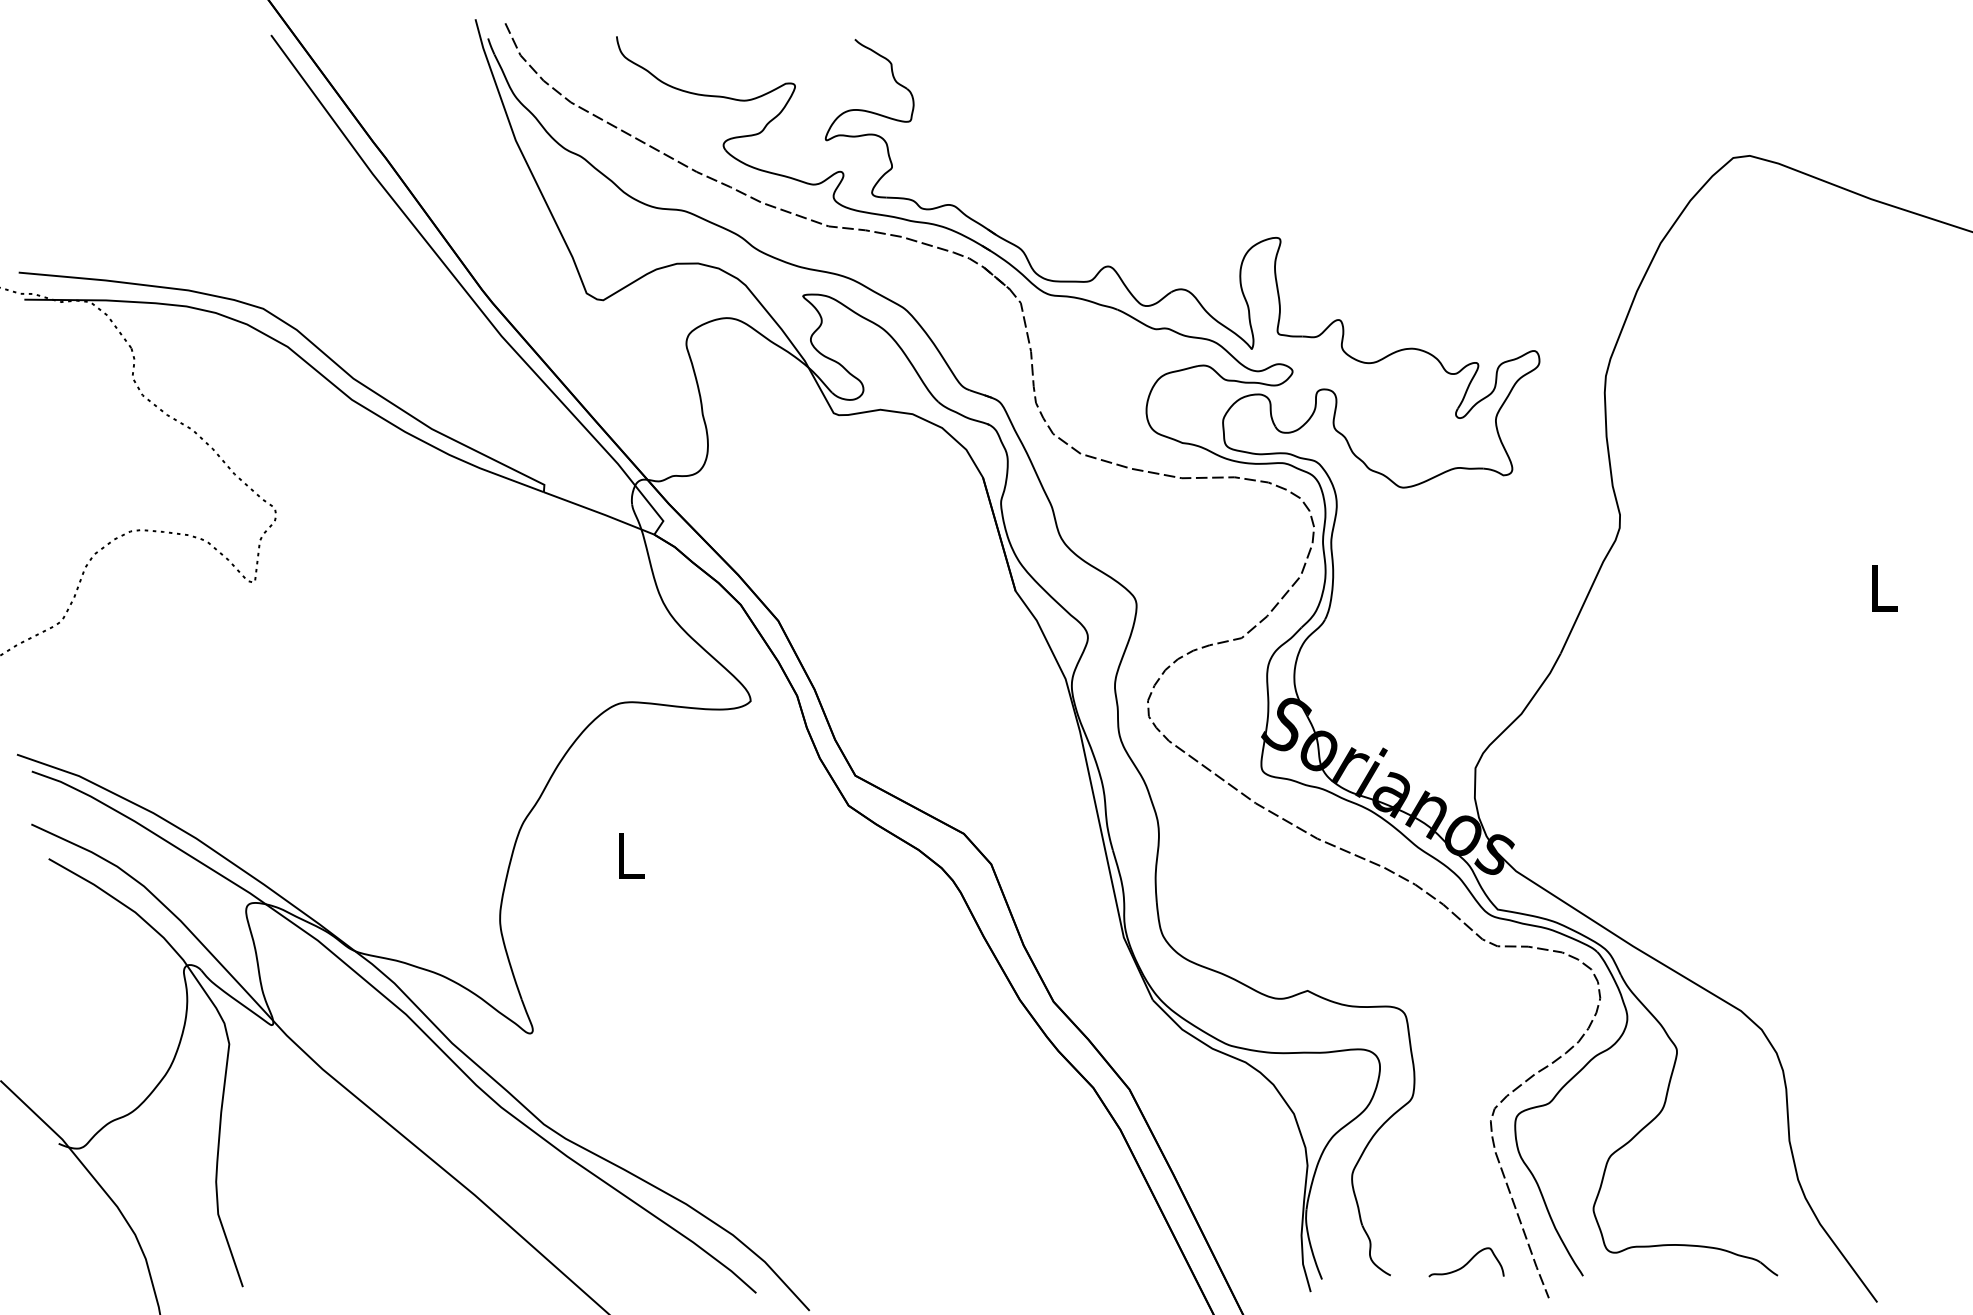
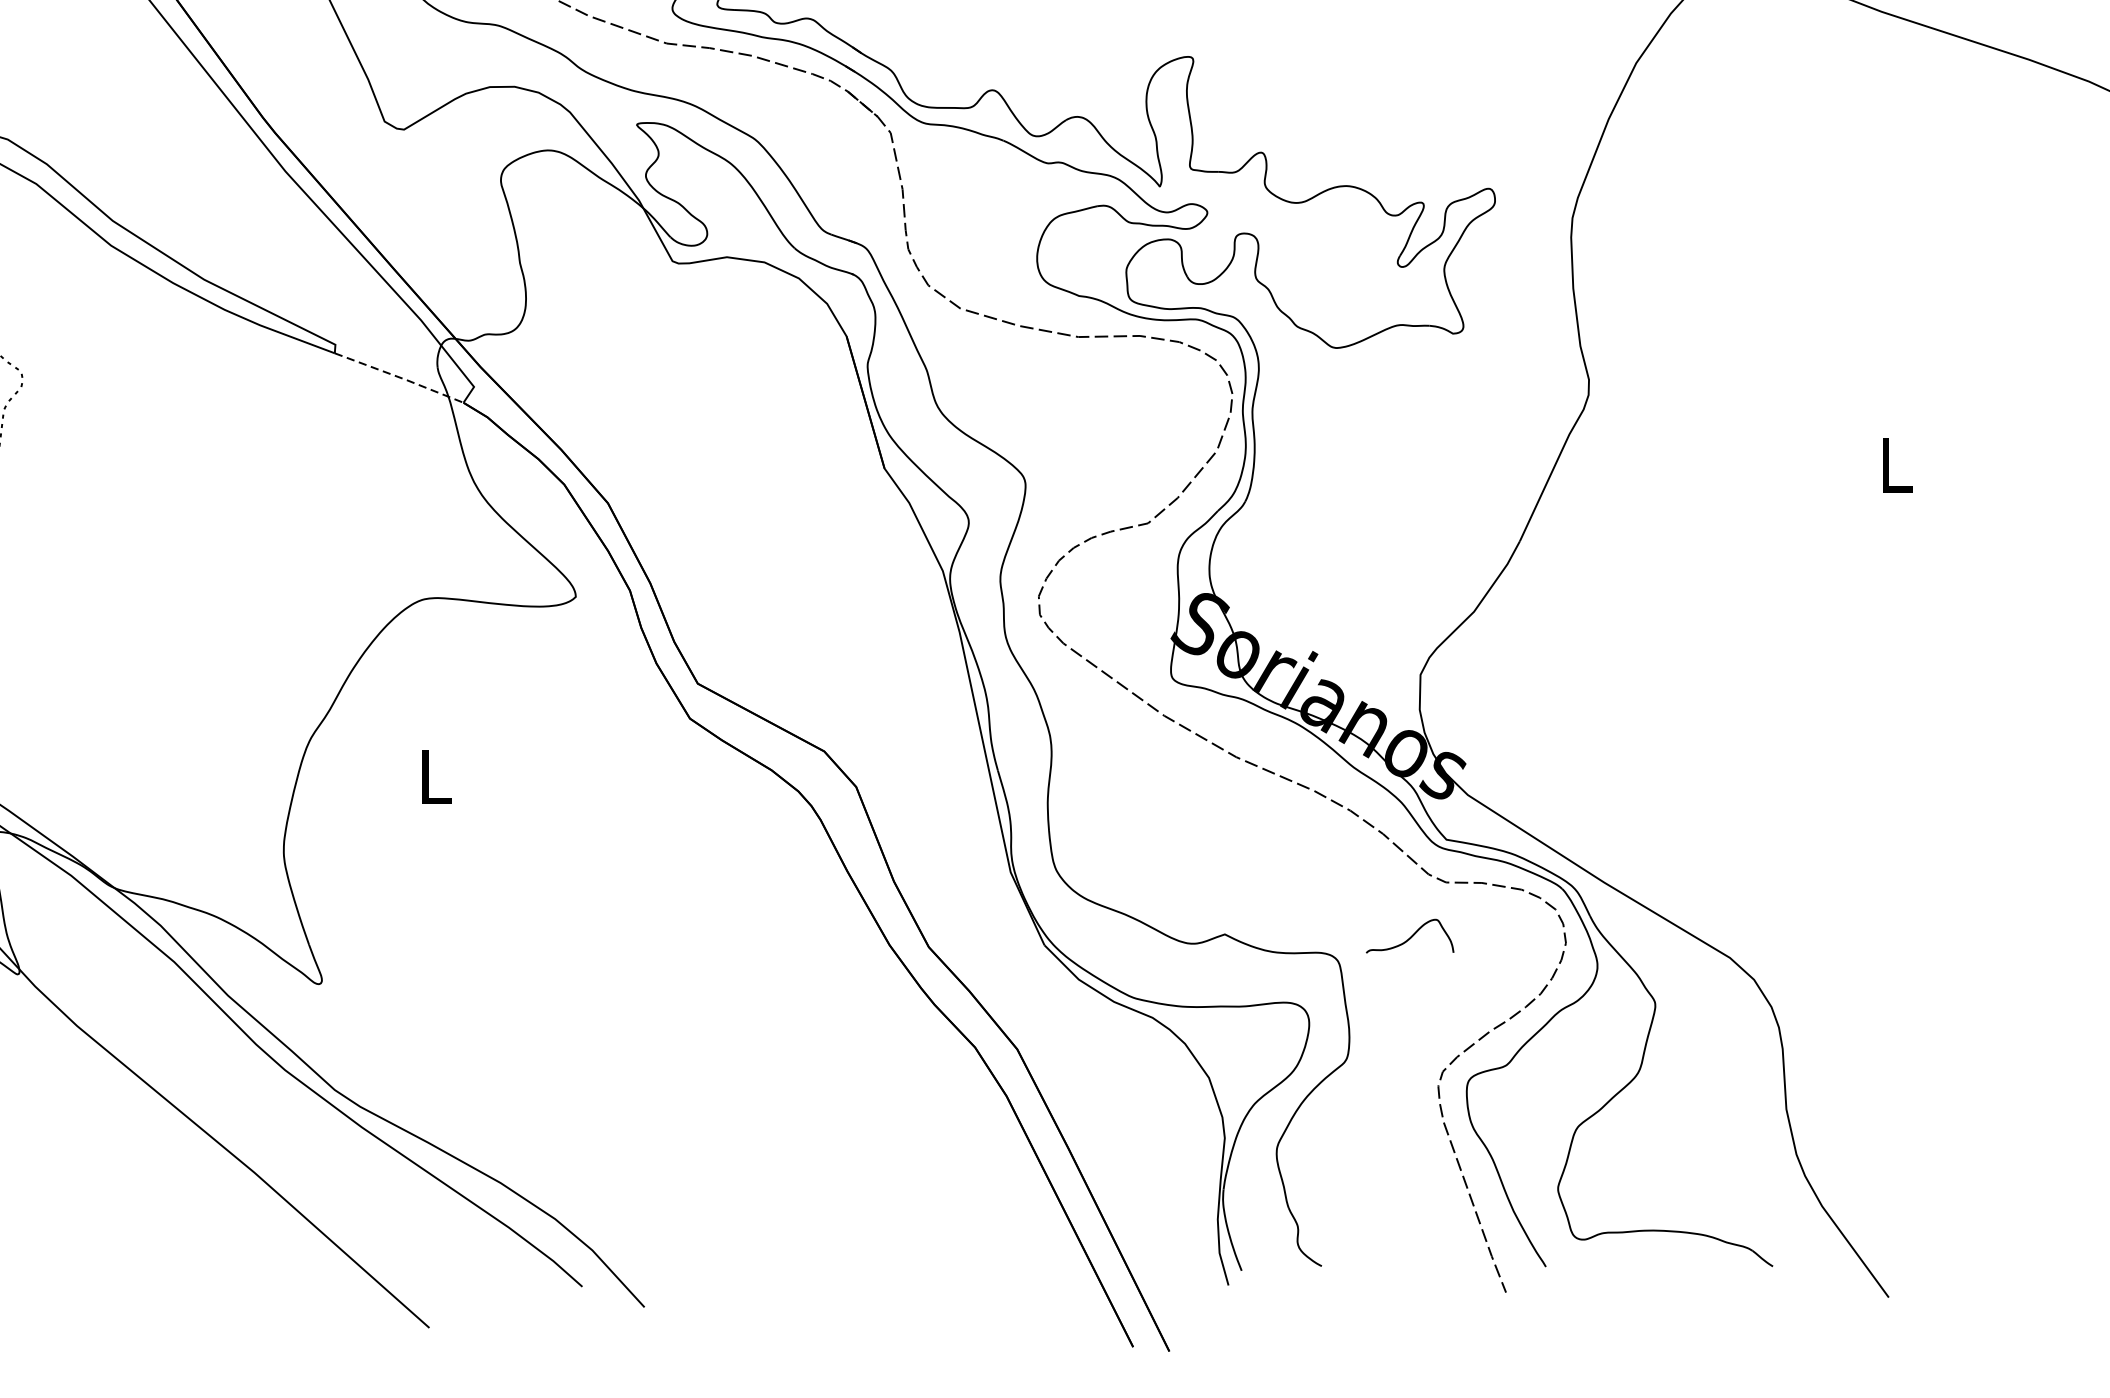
line: (599, 513) -> (399, 378), solid -> dashed
curve: (1466, 1262) -> (1410, 936), moved

